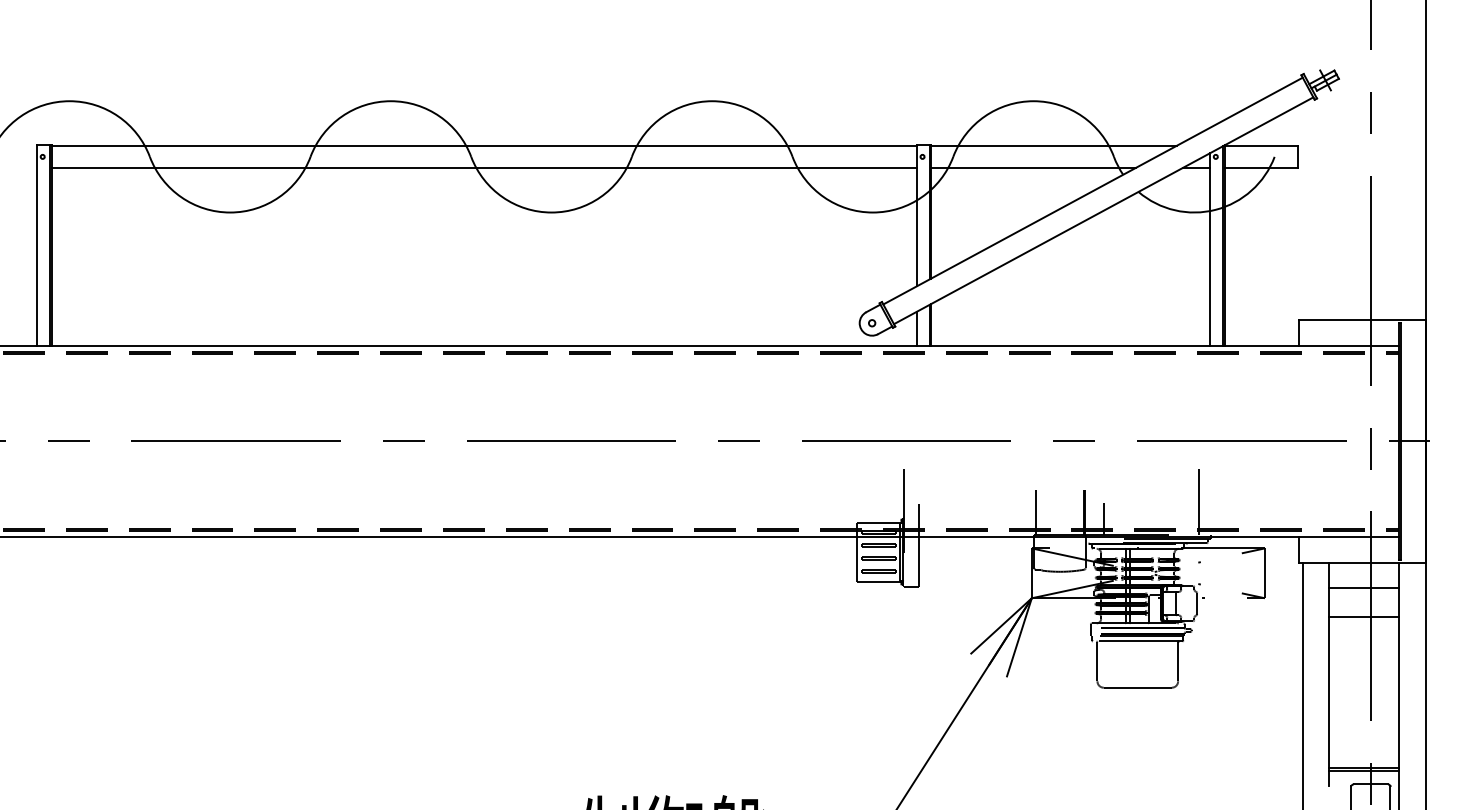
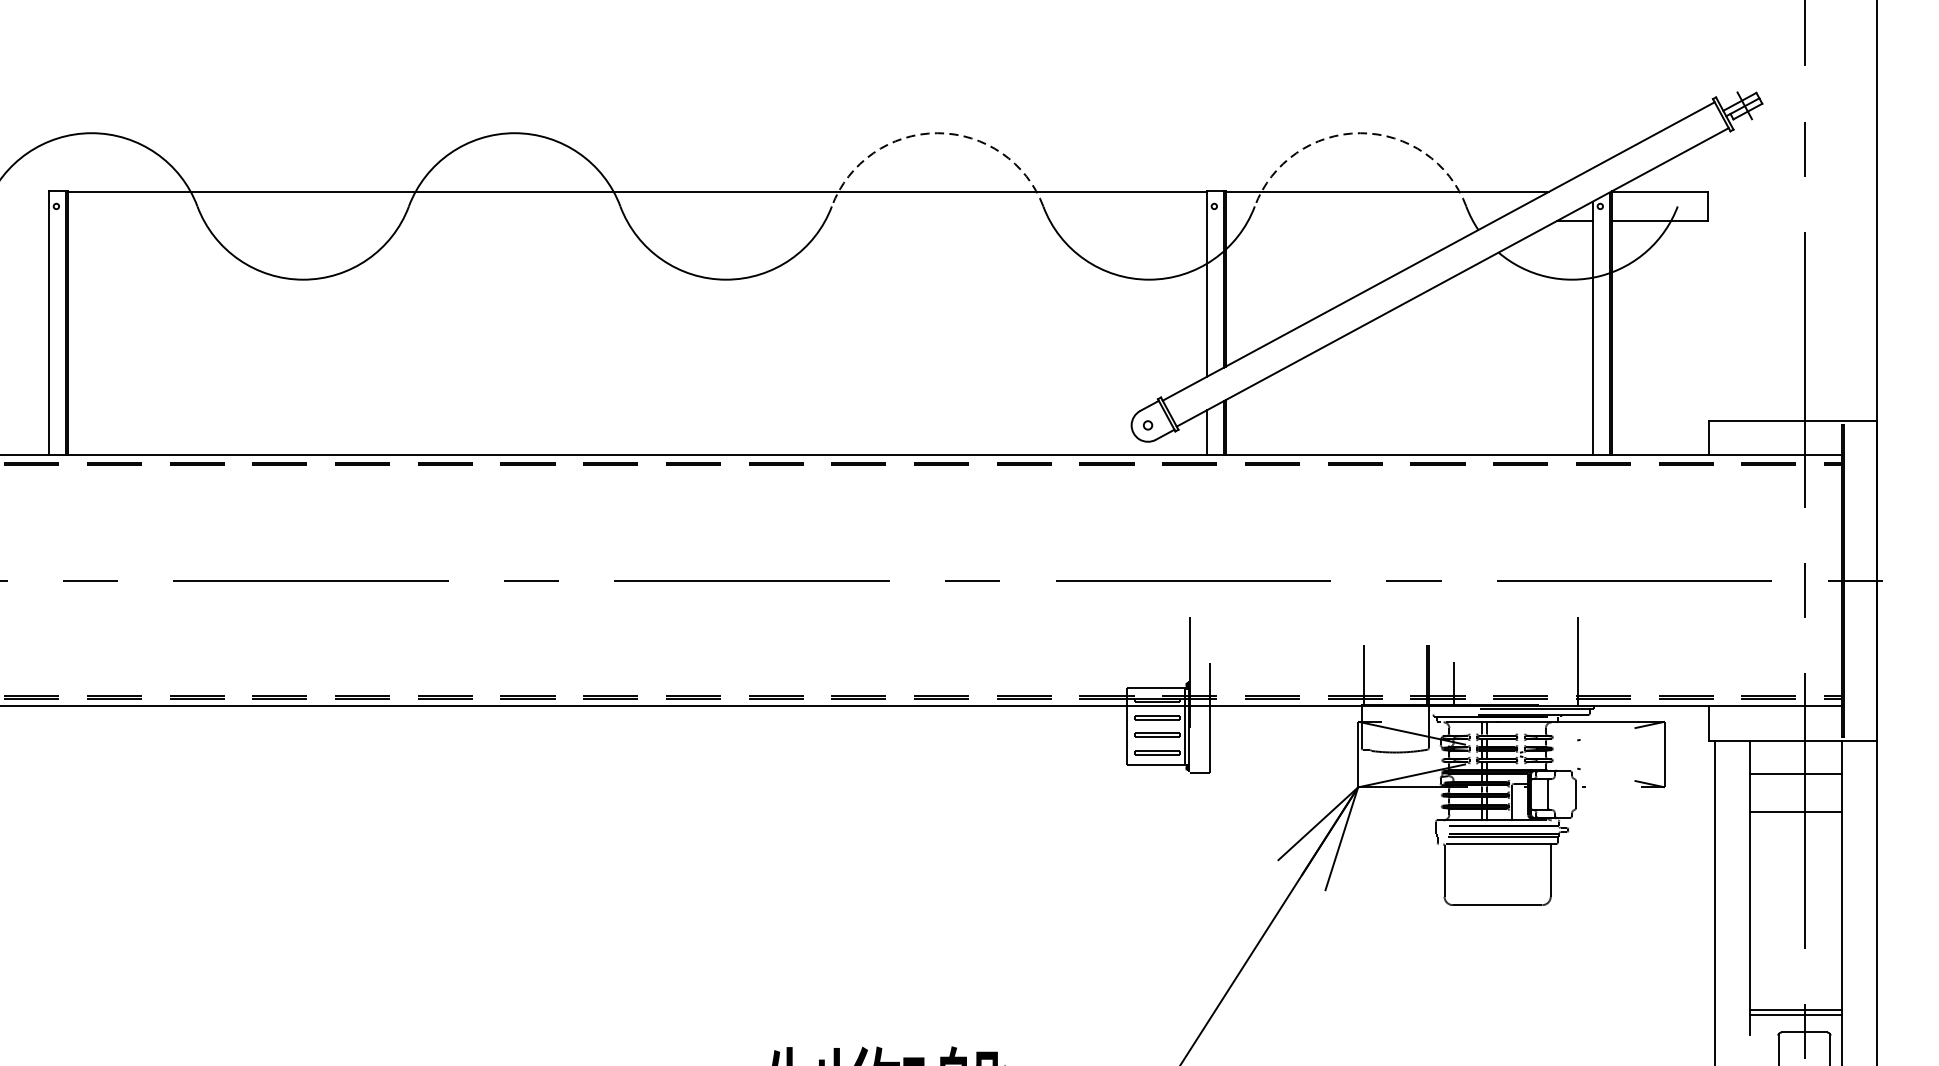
arc: (712, 101) -> (937, 133), solid -> dashed
arc: (1033, 101) -> (1360, 133), solid -> dashed
line: (483, 167) -> (636, 220), removed
line: (1033, 167) -> (1360, 220), removed

